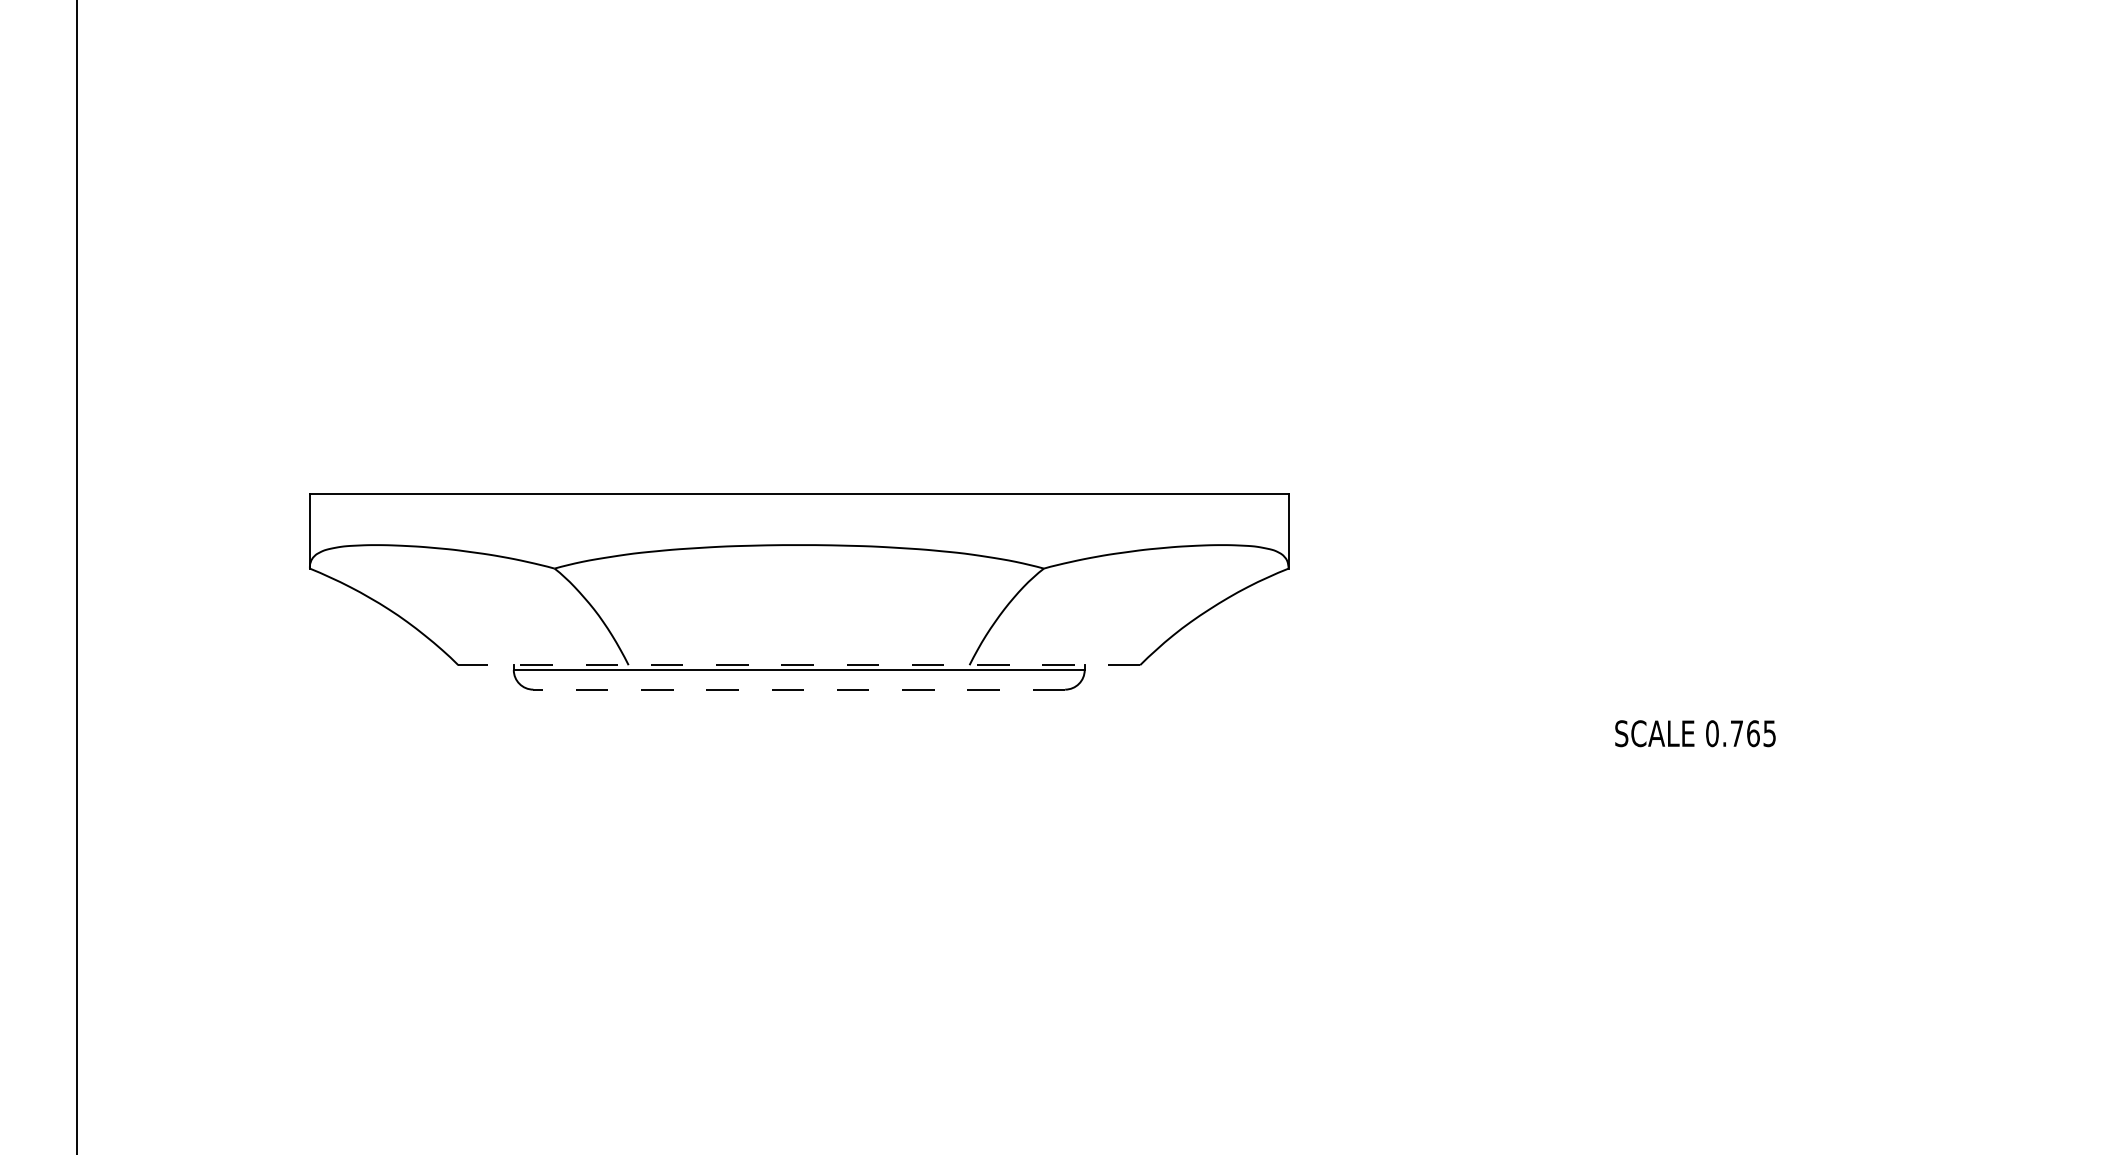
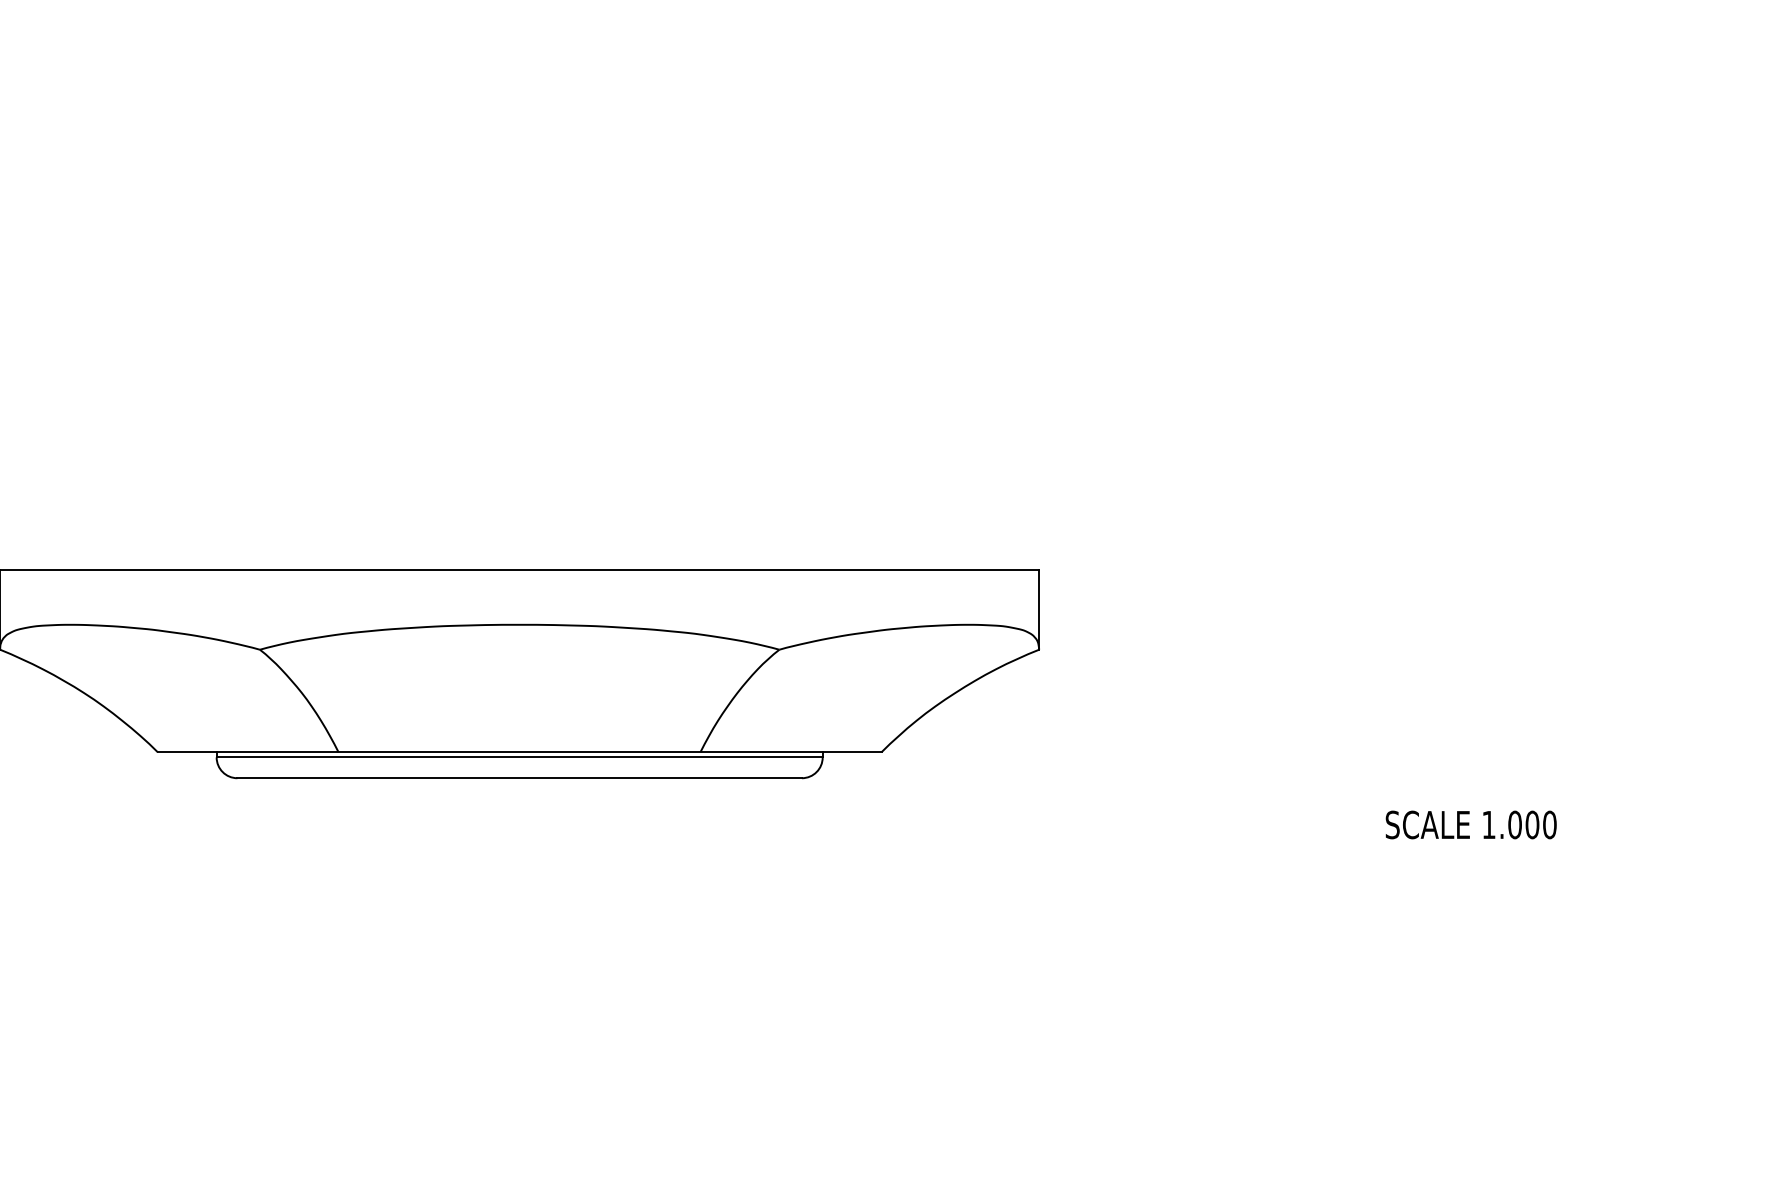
line: (799, 665) -> (519, 752), dashed -> solid
line: (799, 689) -> (519, 778), dashed -> solid
text: (1741, 733) -> (1519, 824), 0.765 -> 1.000

